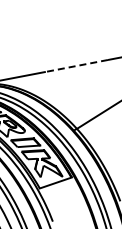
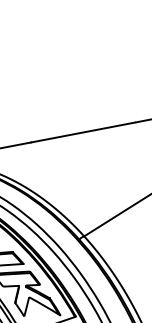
line: (75, 66) -> (81, 133), dashed -> solid

